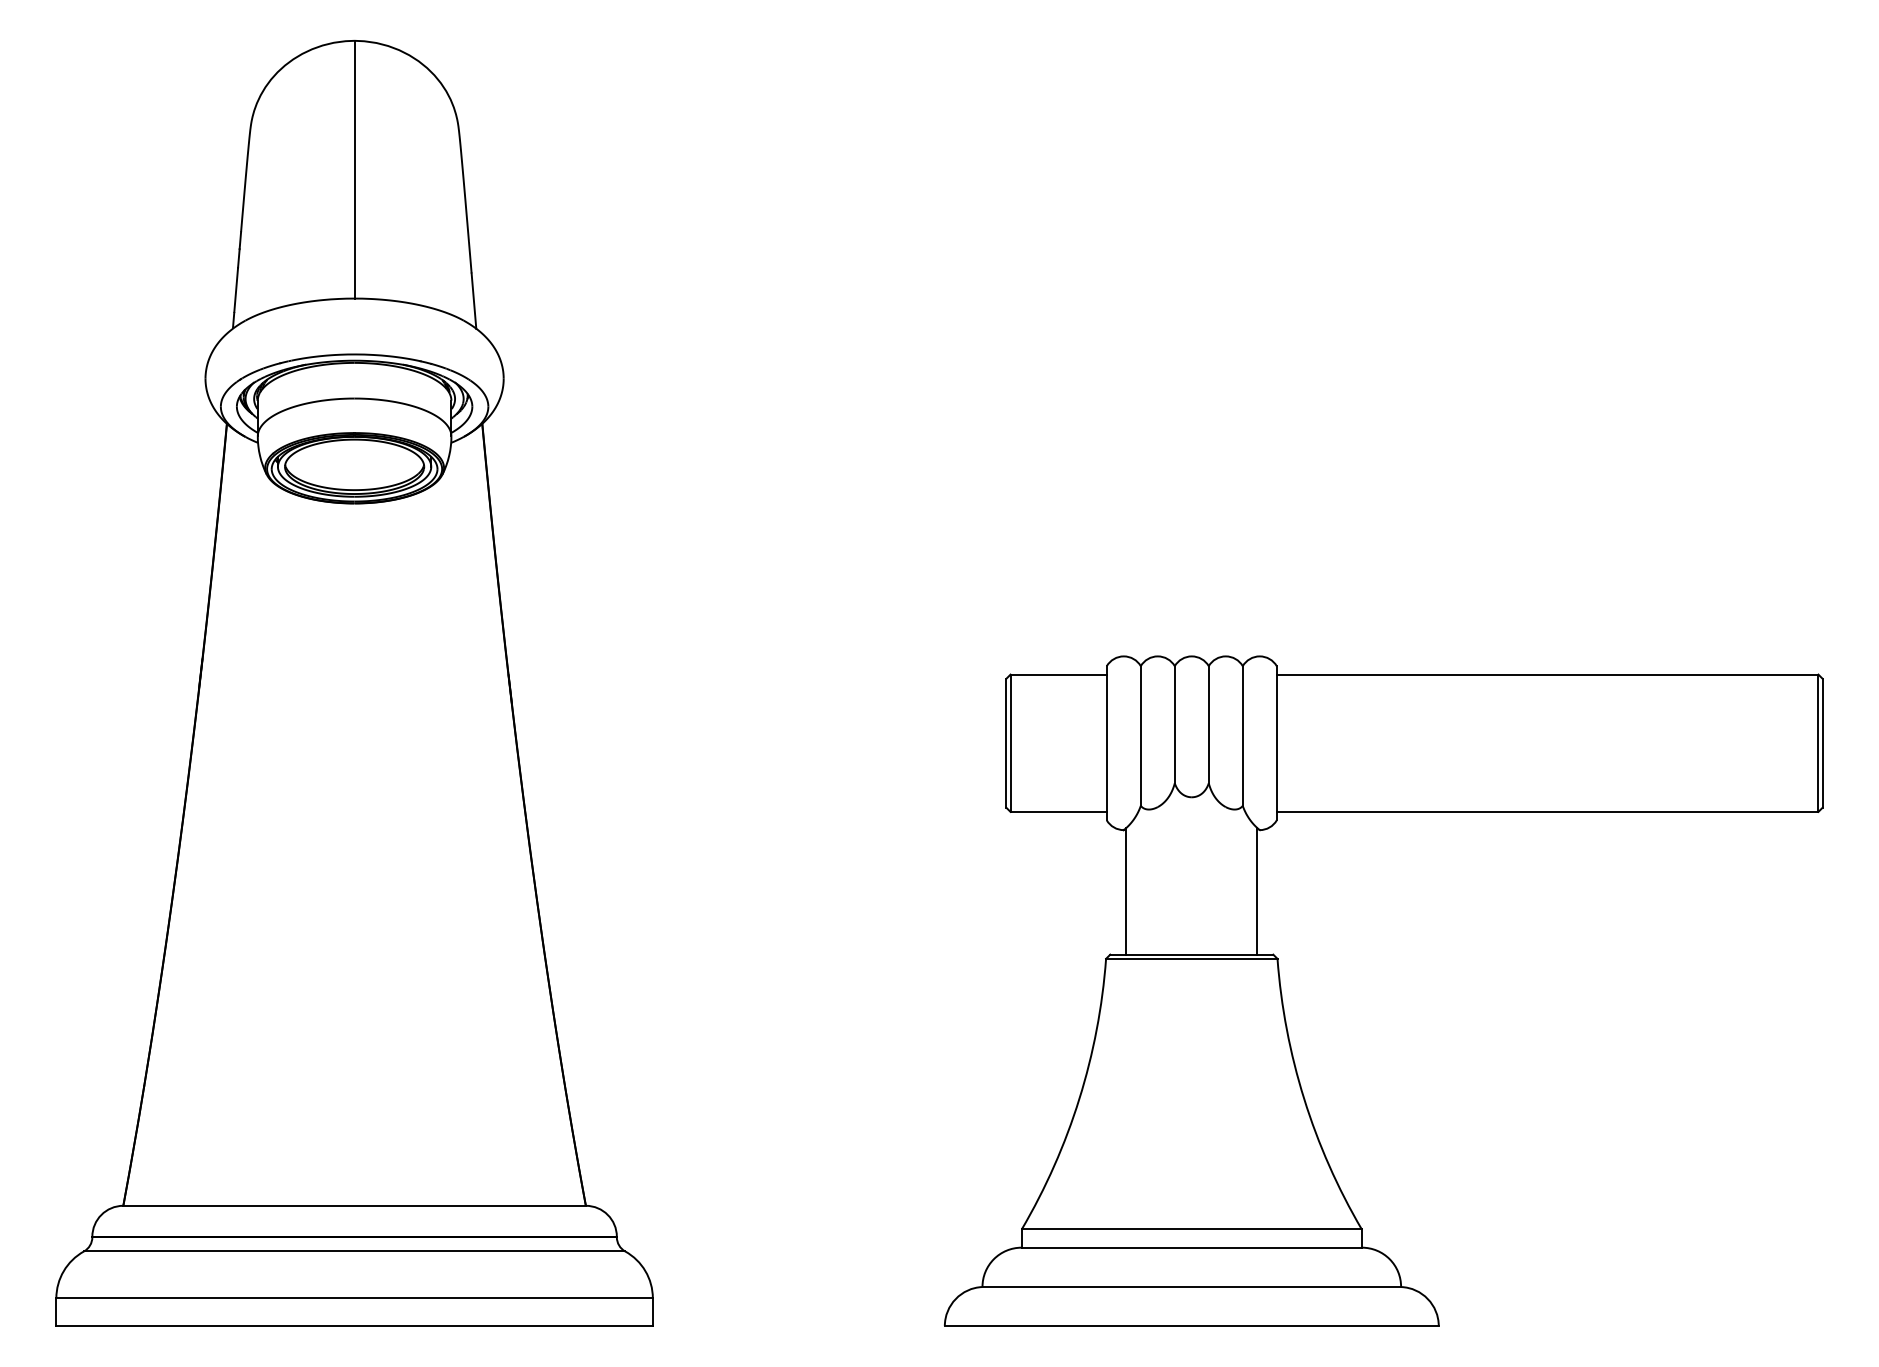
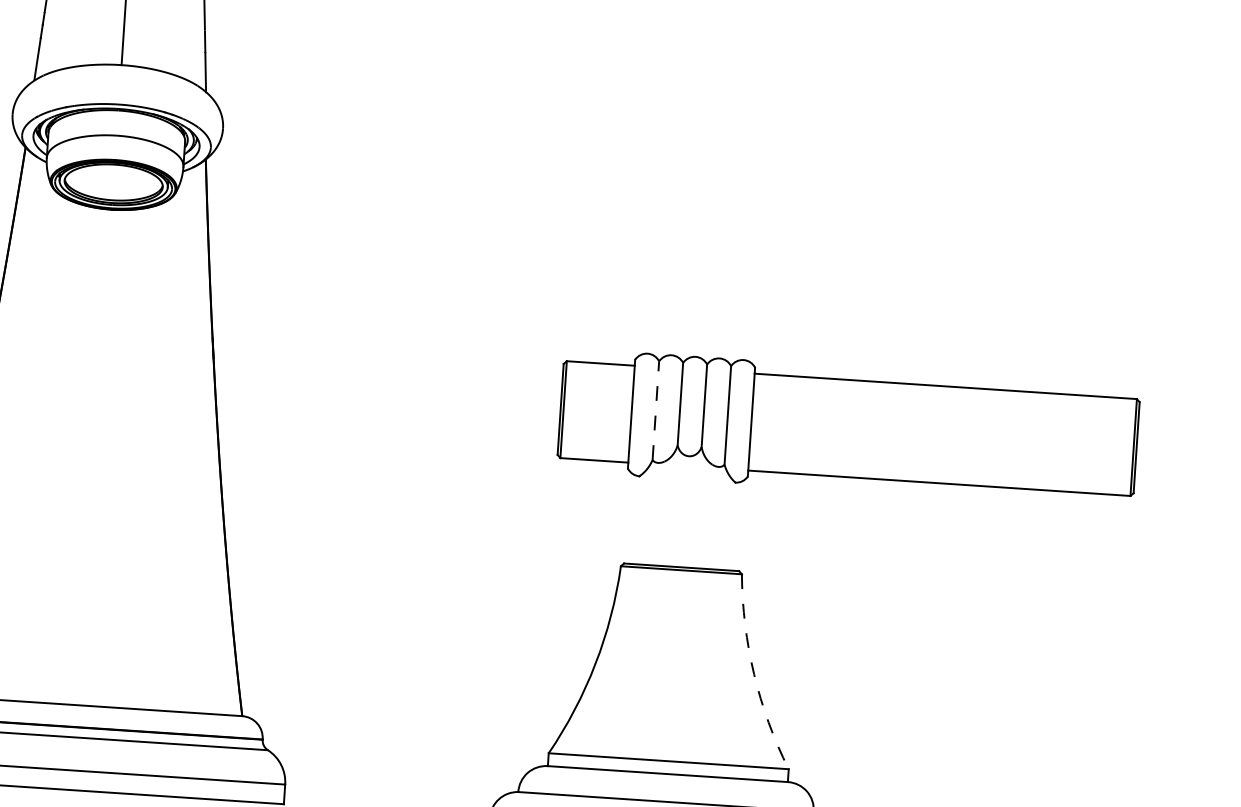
line: (1140, 736) -> (655, 410), solid -> dashed
line: (1126, 890) -> (638, 518), removed
line: (1257, 890) -> (730, 525), removed
arc: (1304, 1098) -> (754, 674), solid -> dashed

